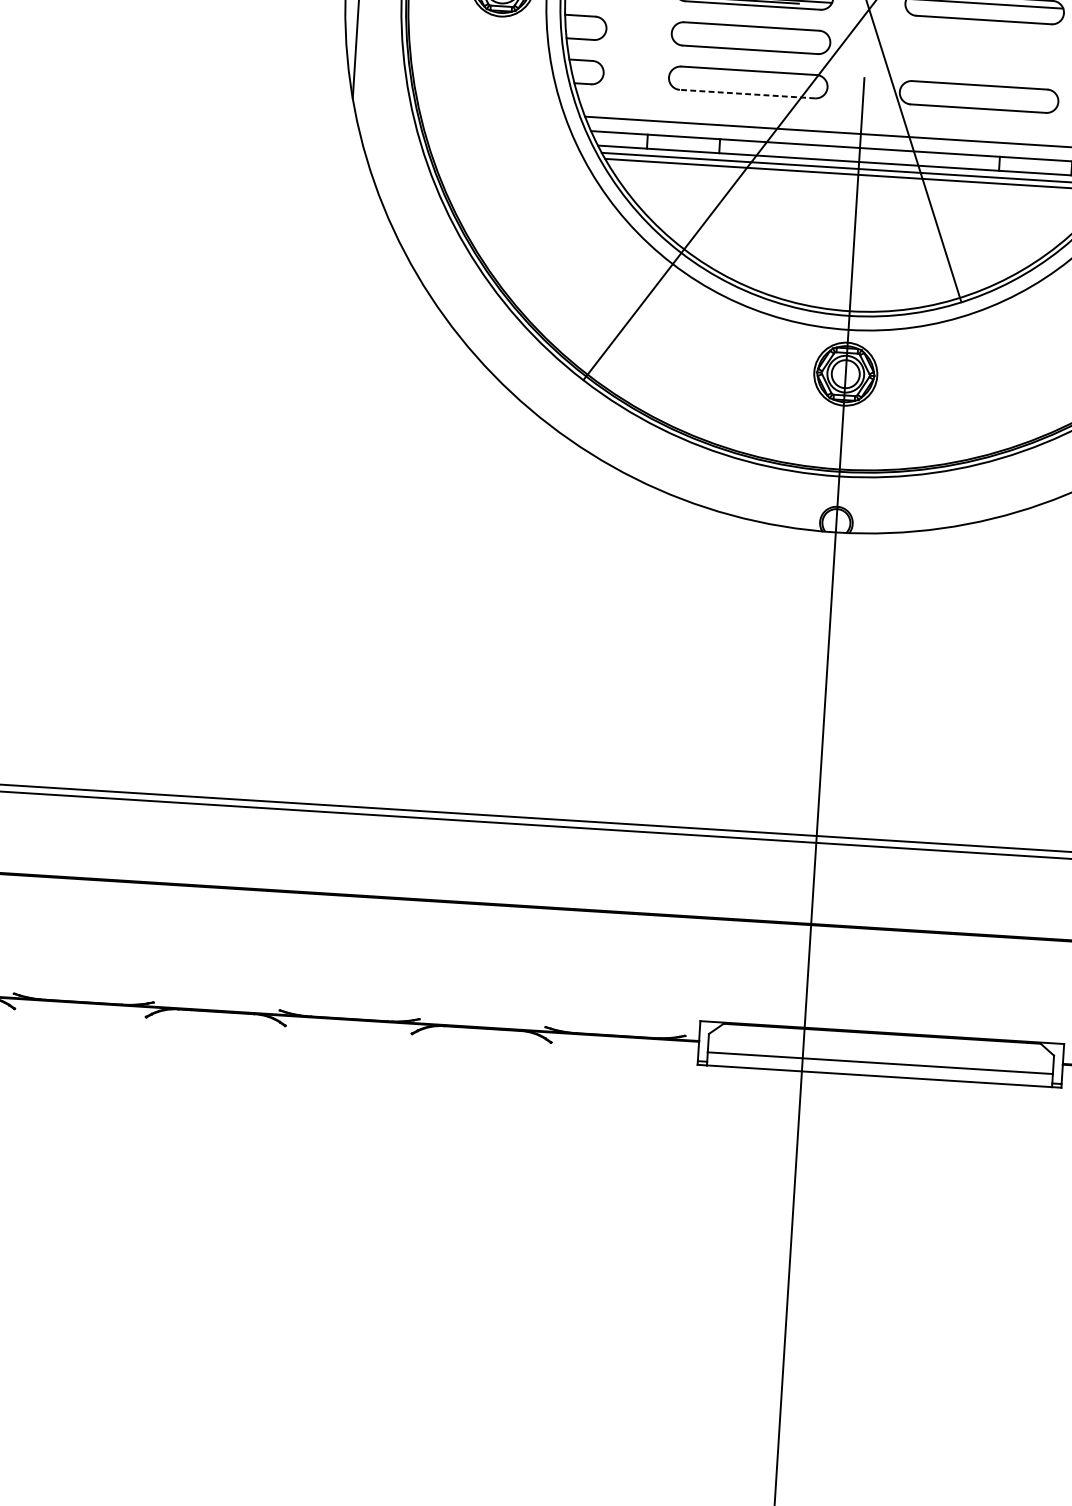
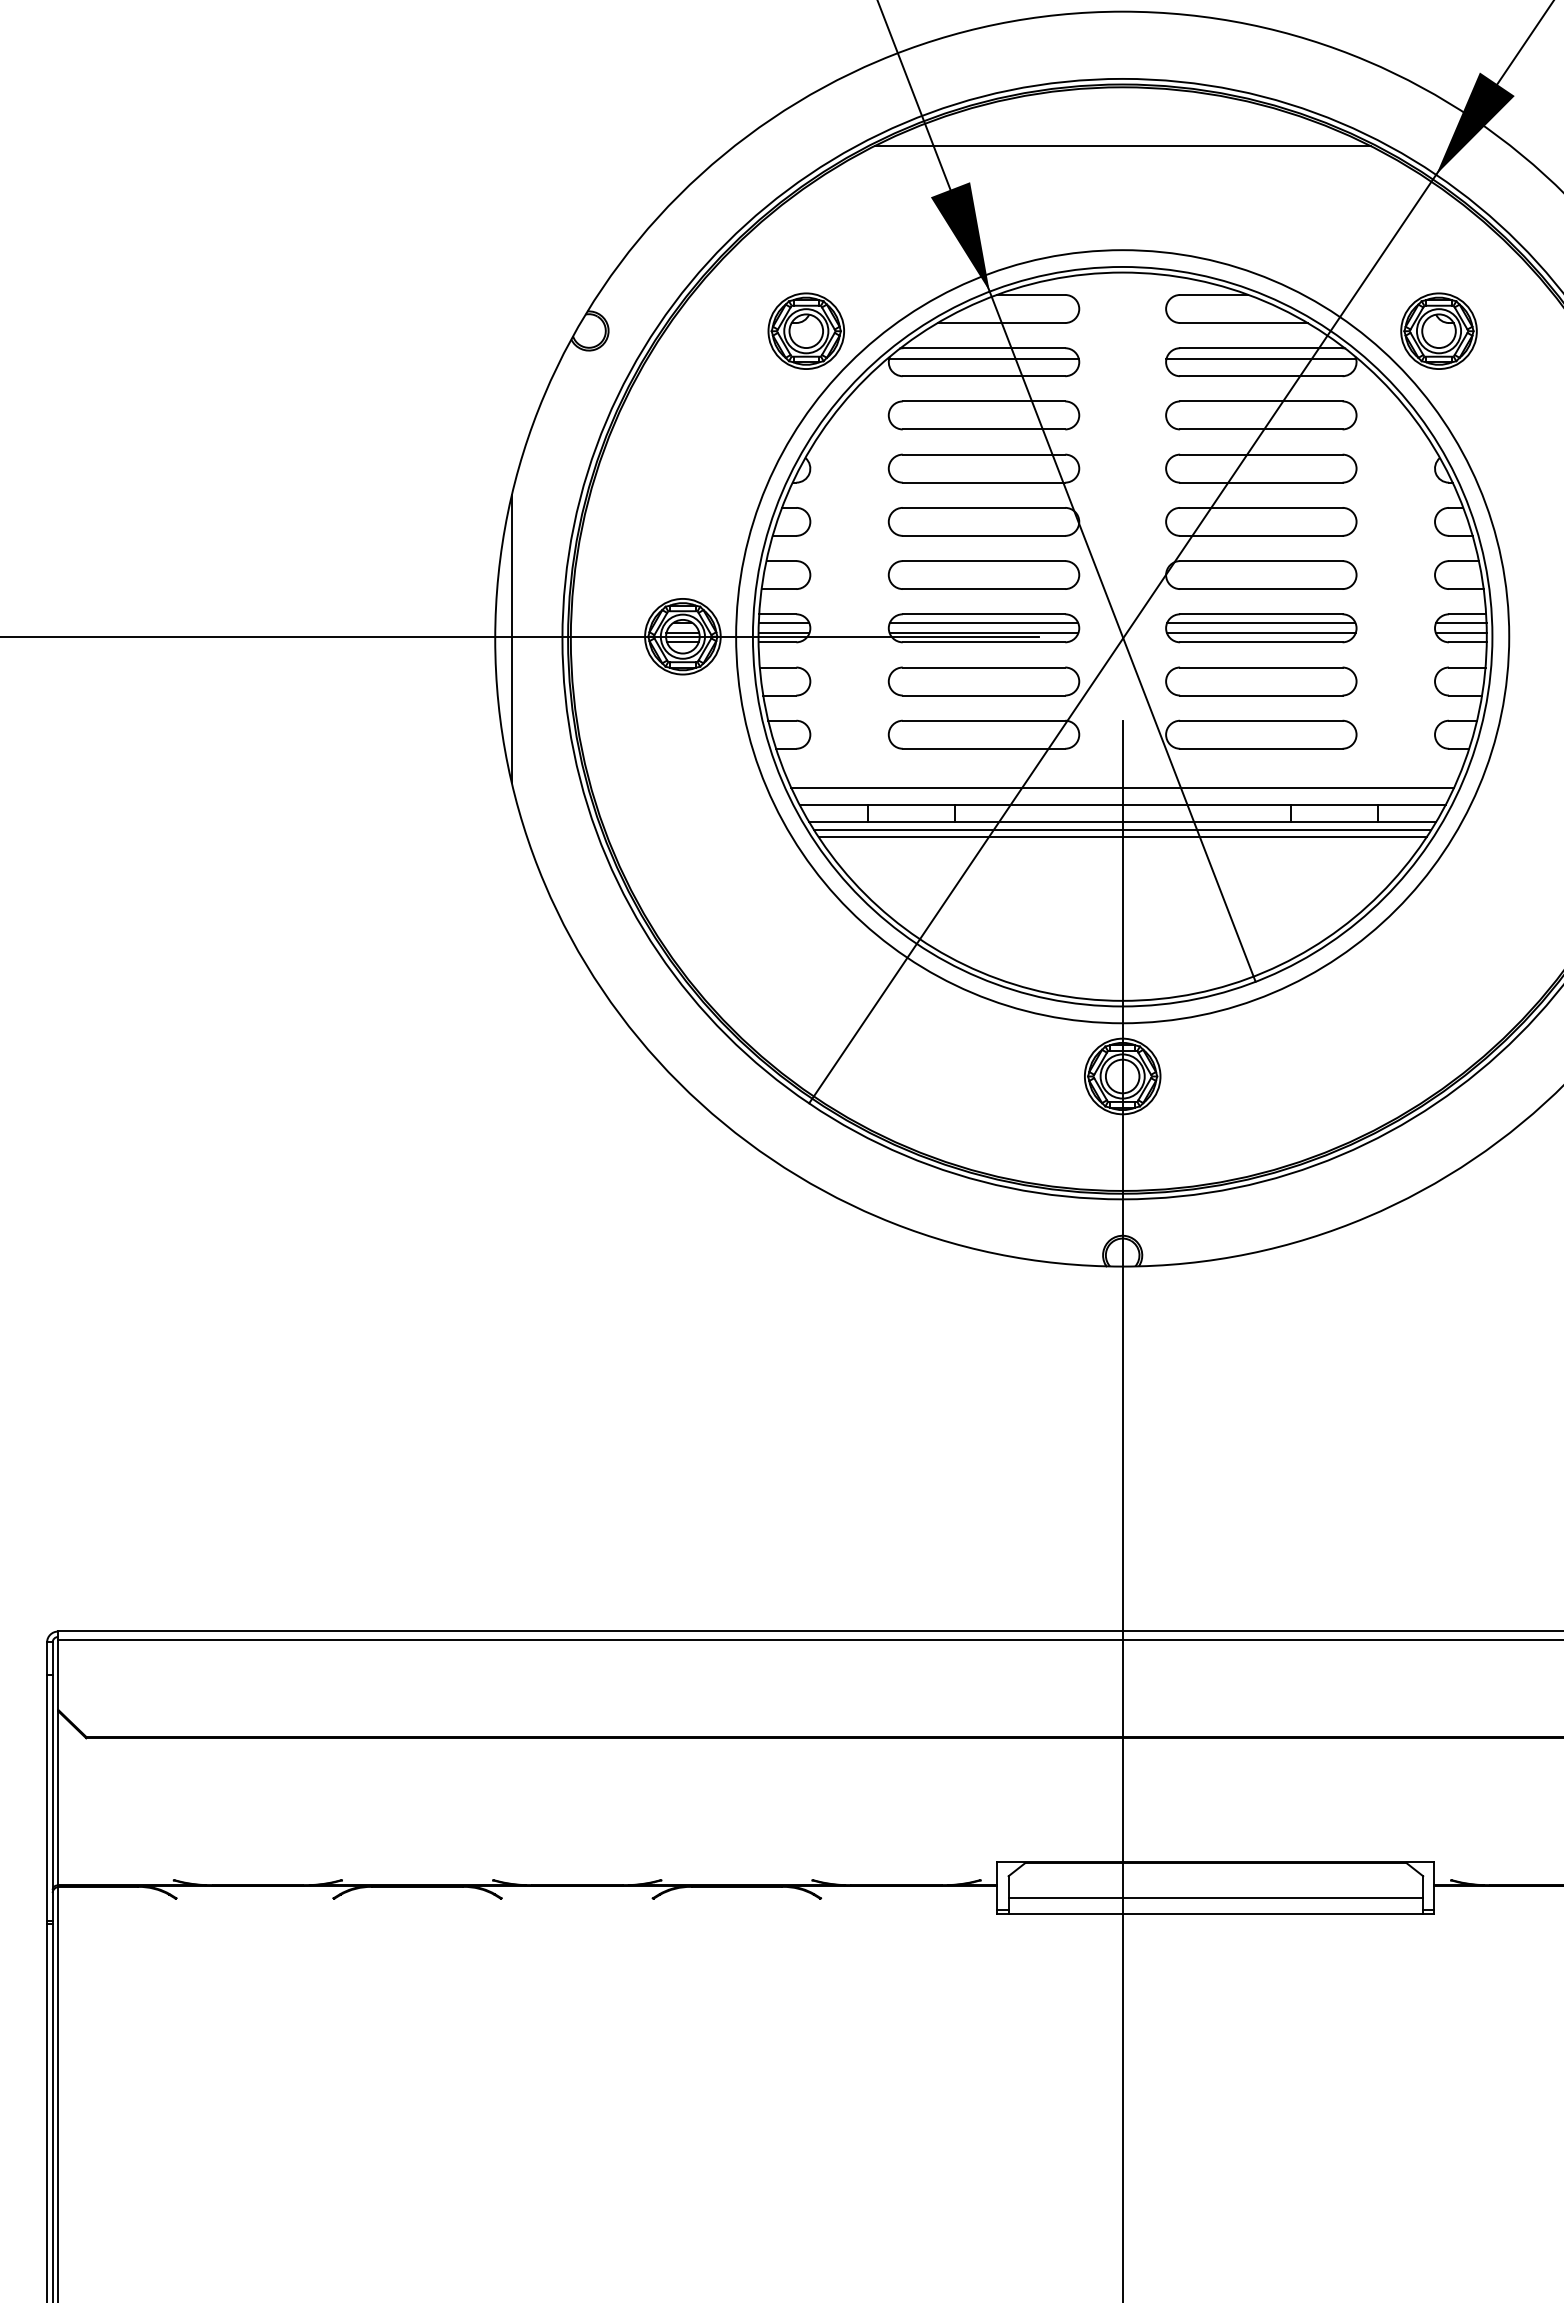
line: (983, 12) -> (1260, 633), added
part: (982, 52) -> (1261, 681), added
line: (747, 93) -> (983, 748), dashed -> solid

